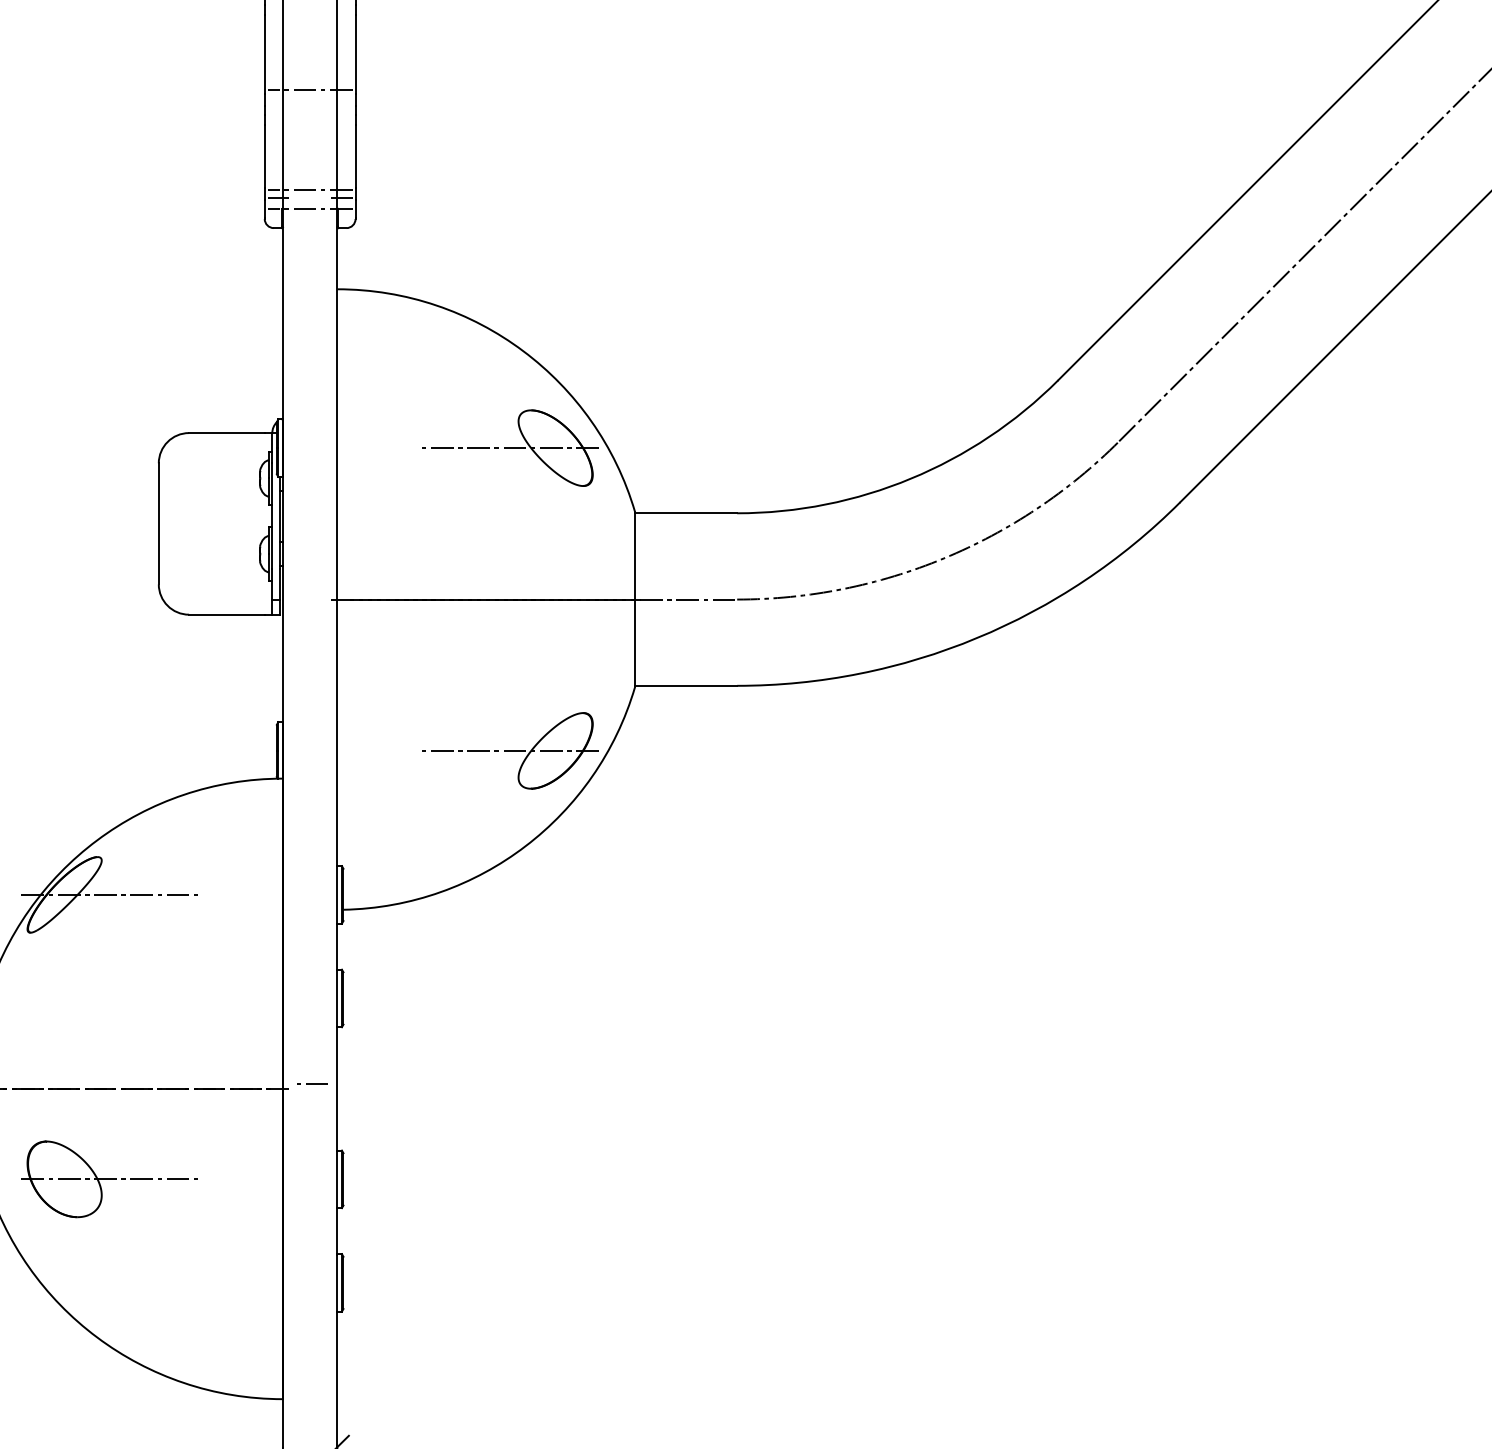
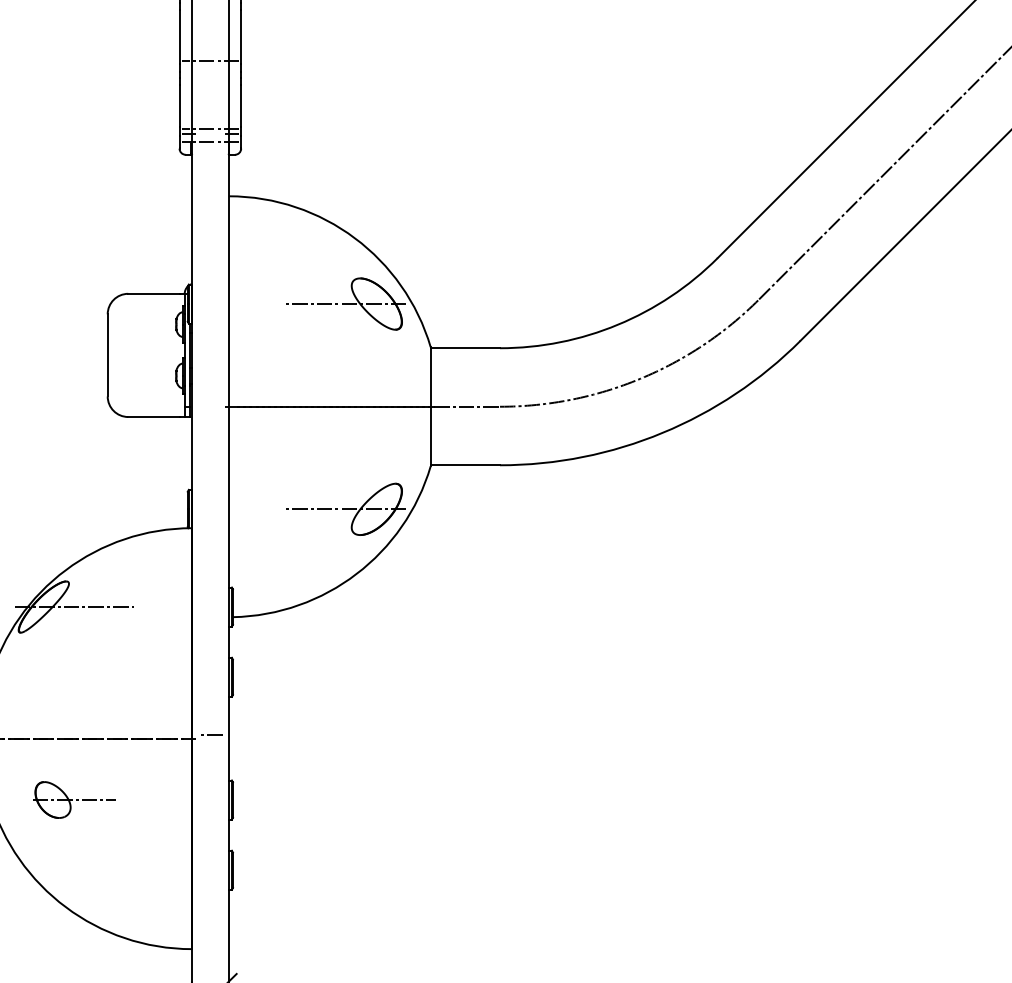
part: (109, 1178) -> (74, 799), size x0.7

